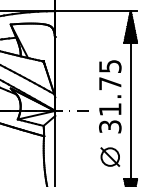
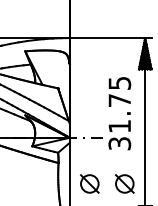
text: (109, 96) -> (119, 113), moved
part: (74, 156) -> (89, 183), added

